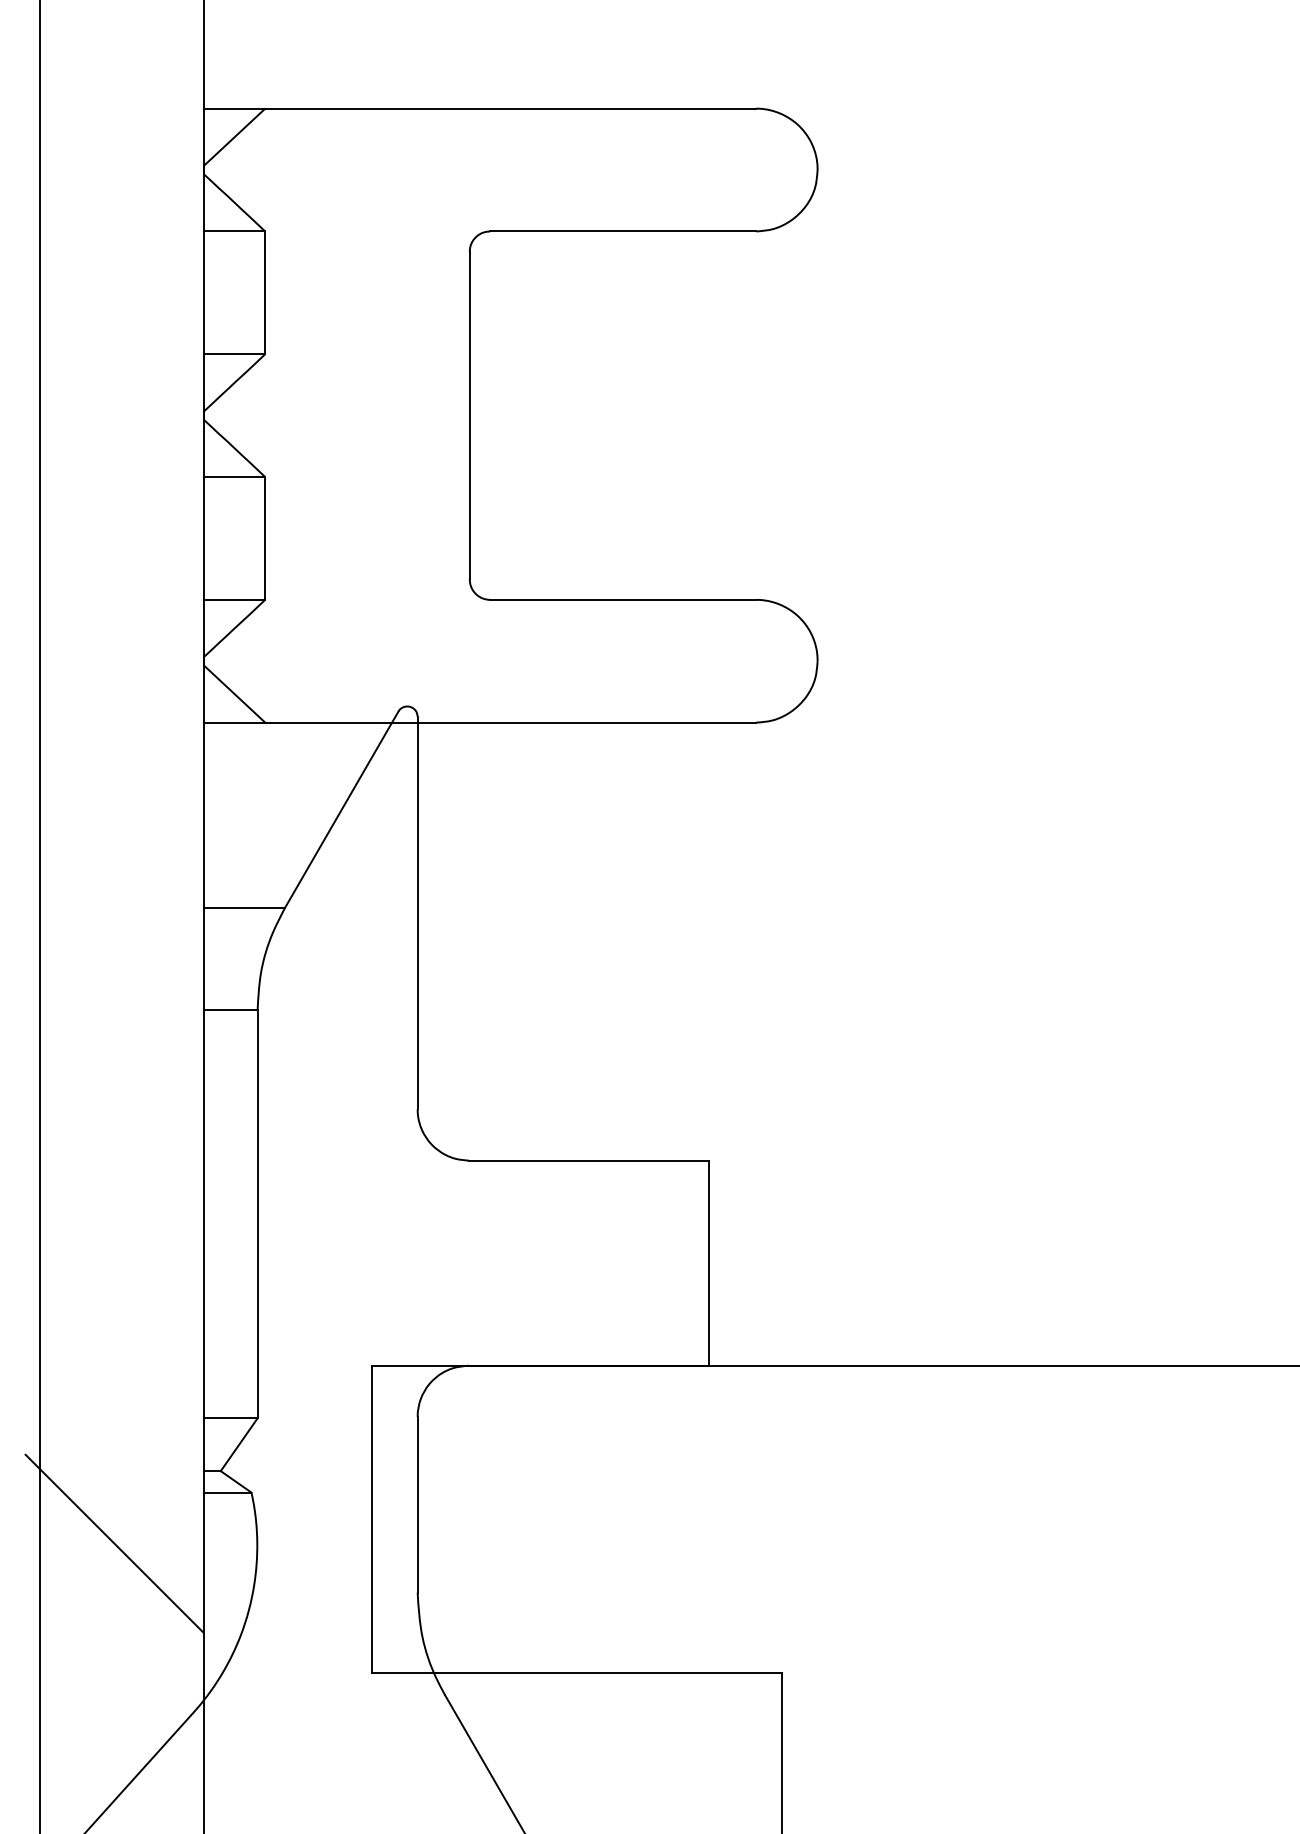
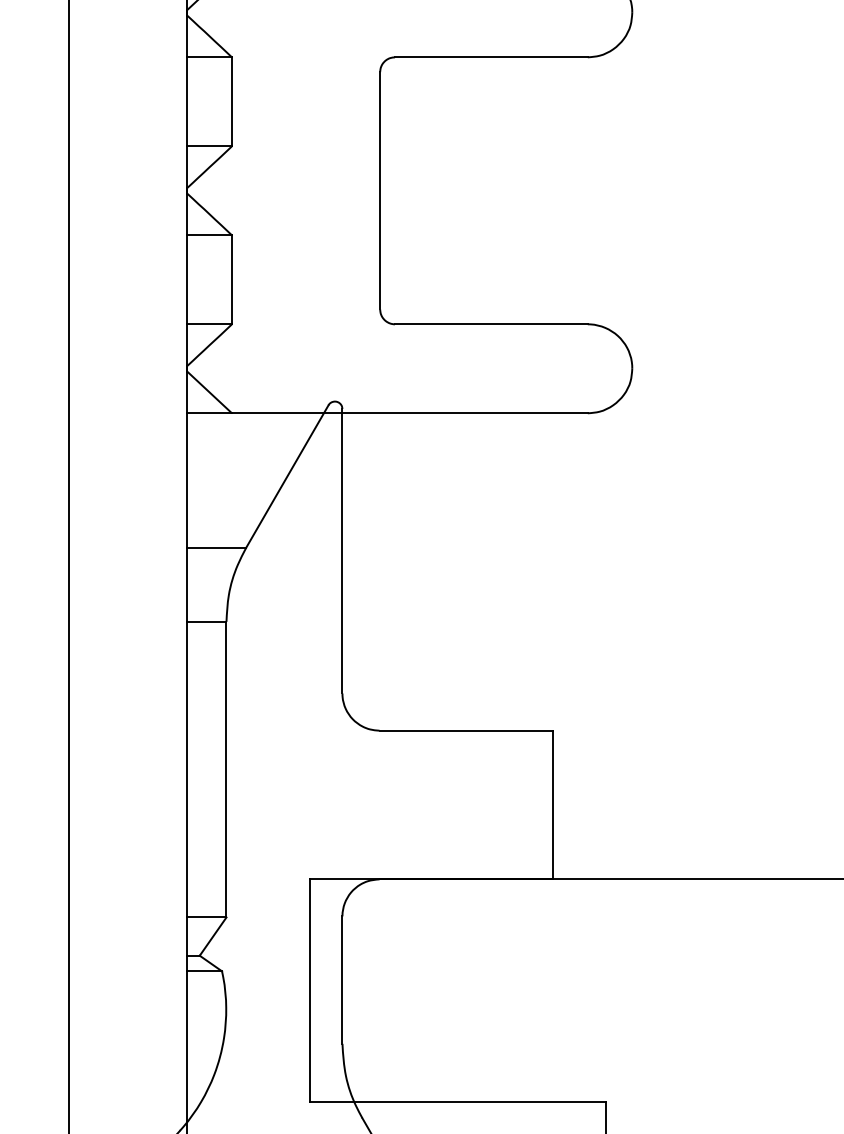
hatch: (113, 1543) -> (122, 1008), removed

